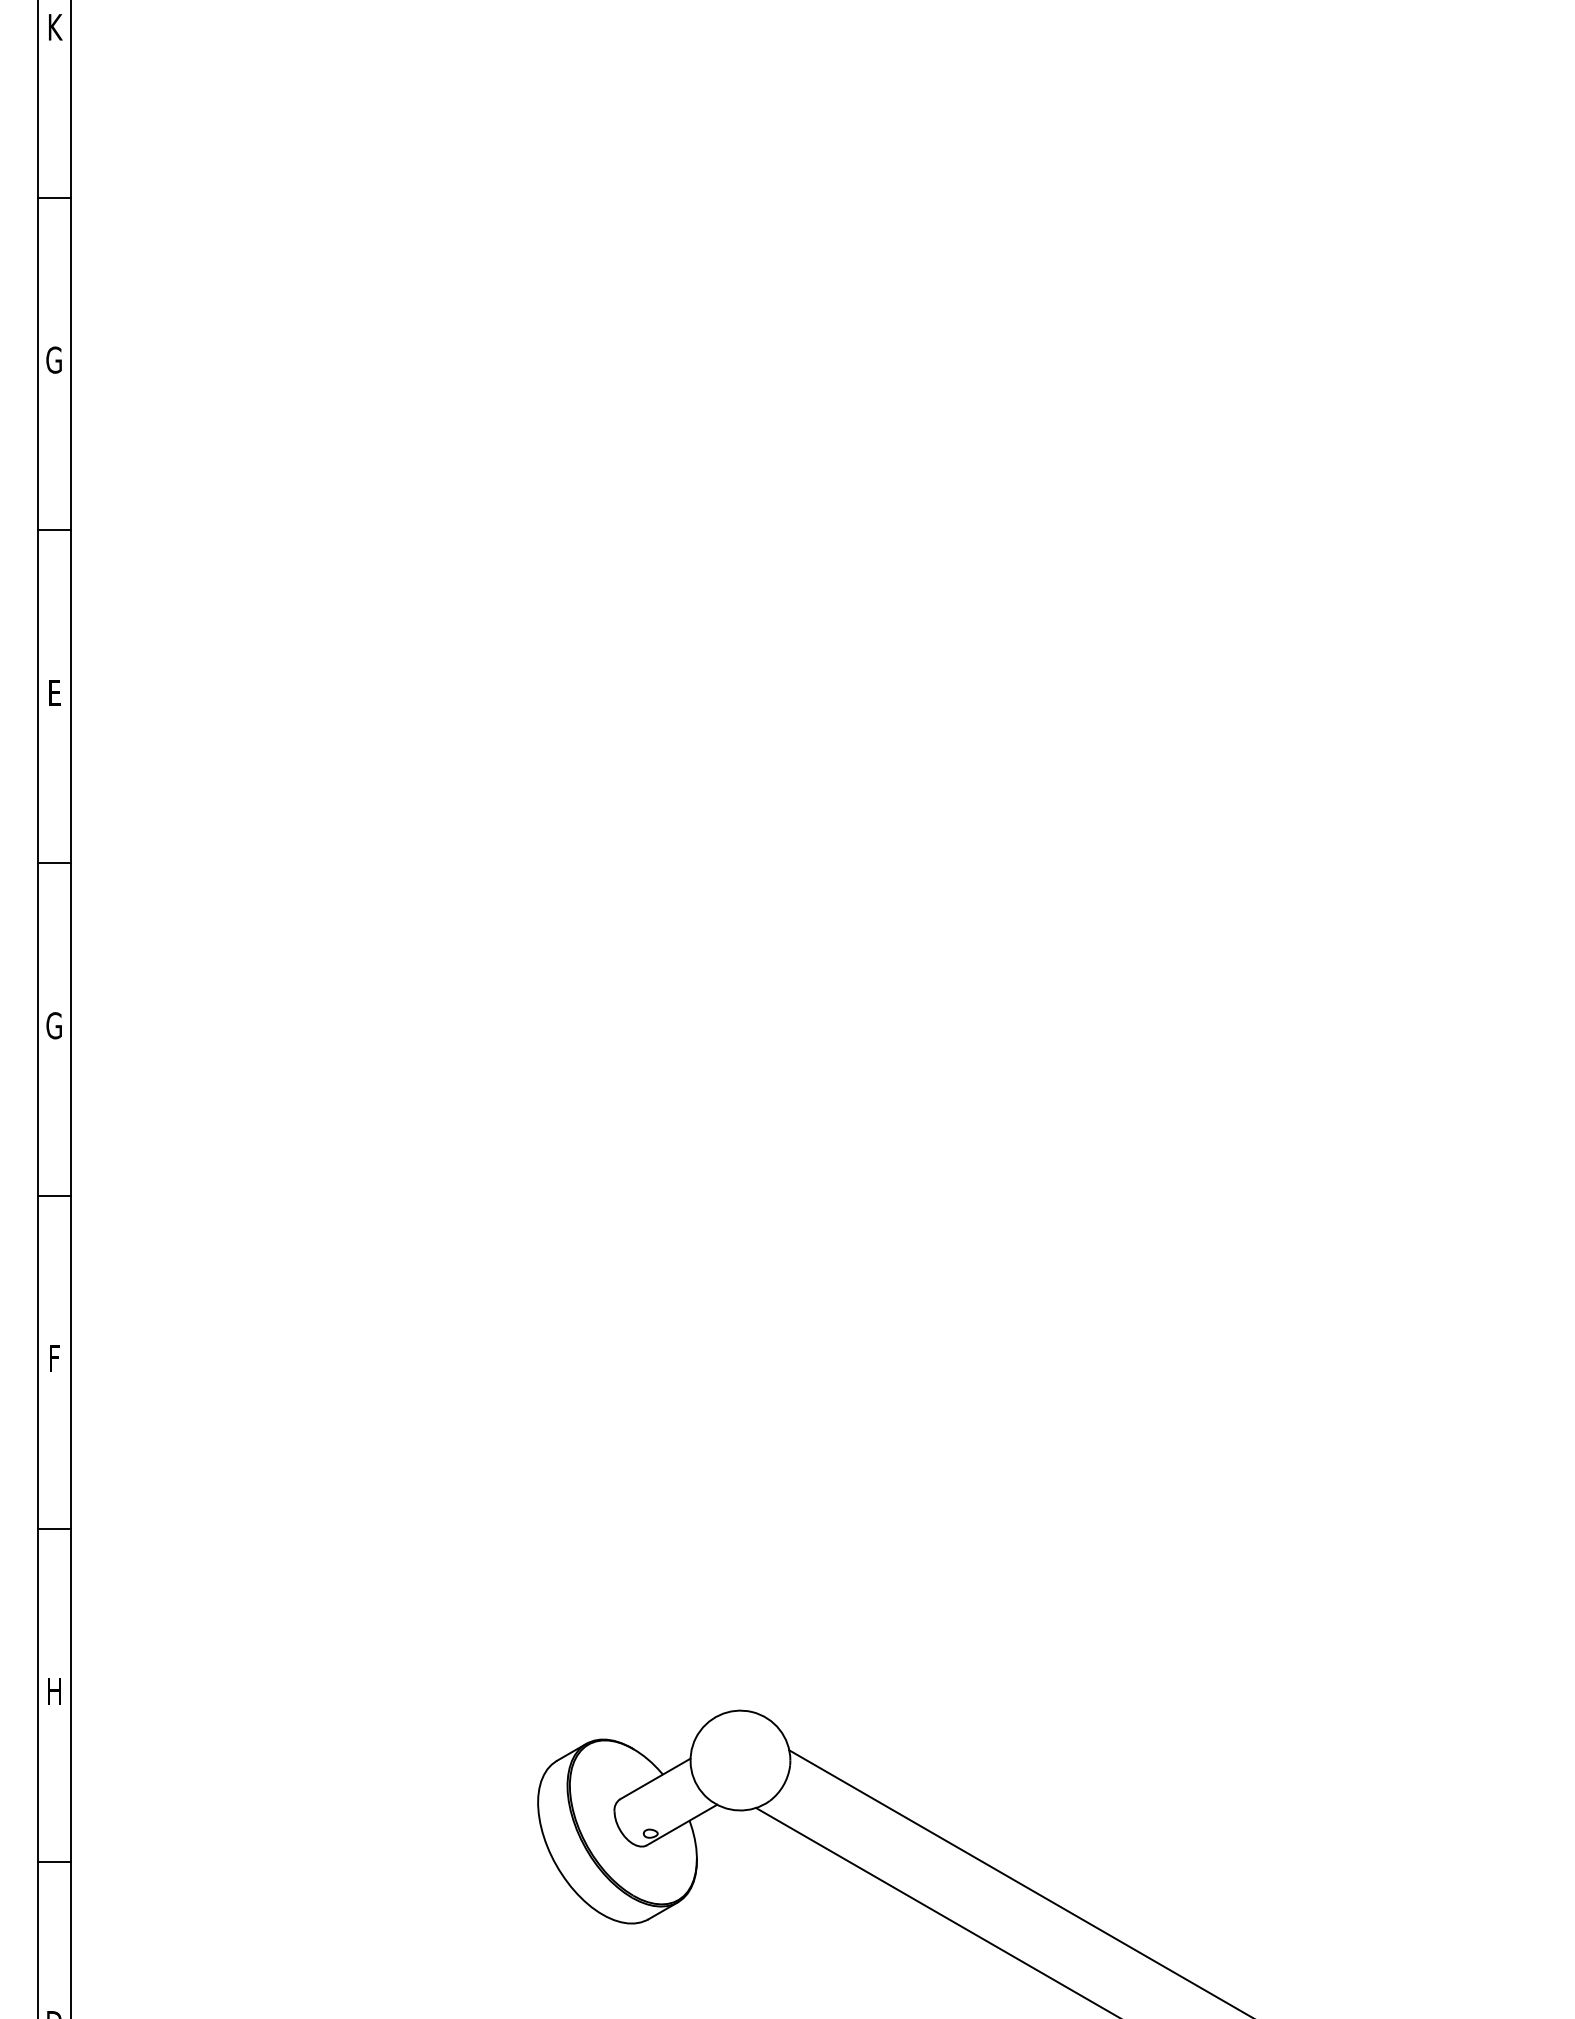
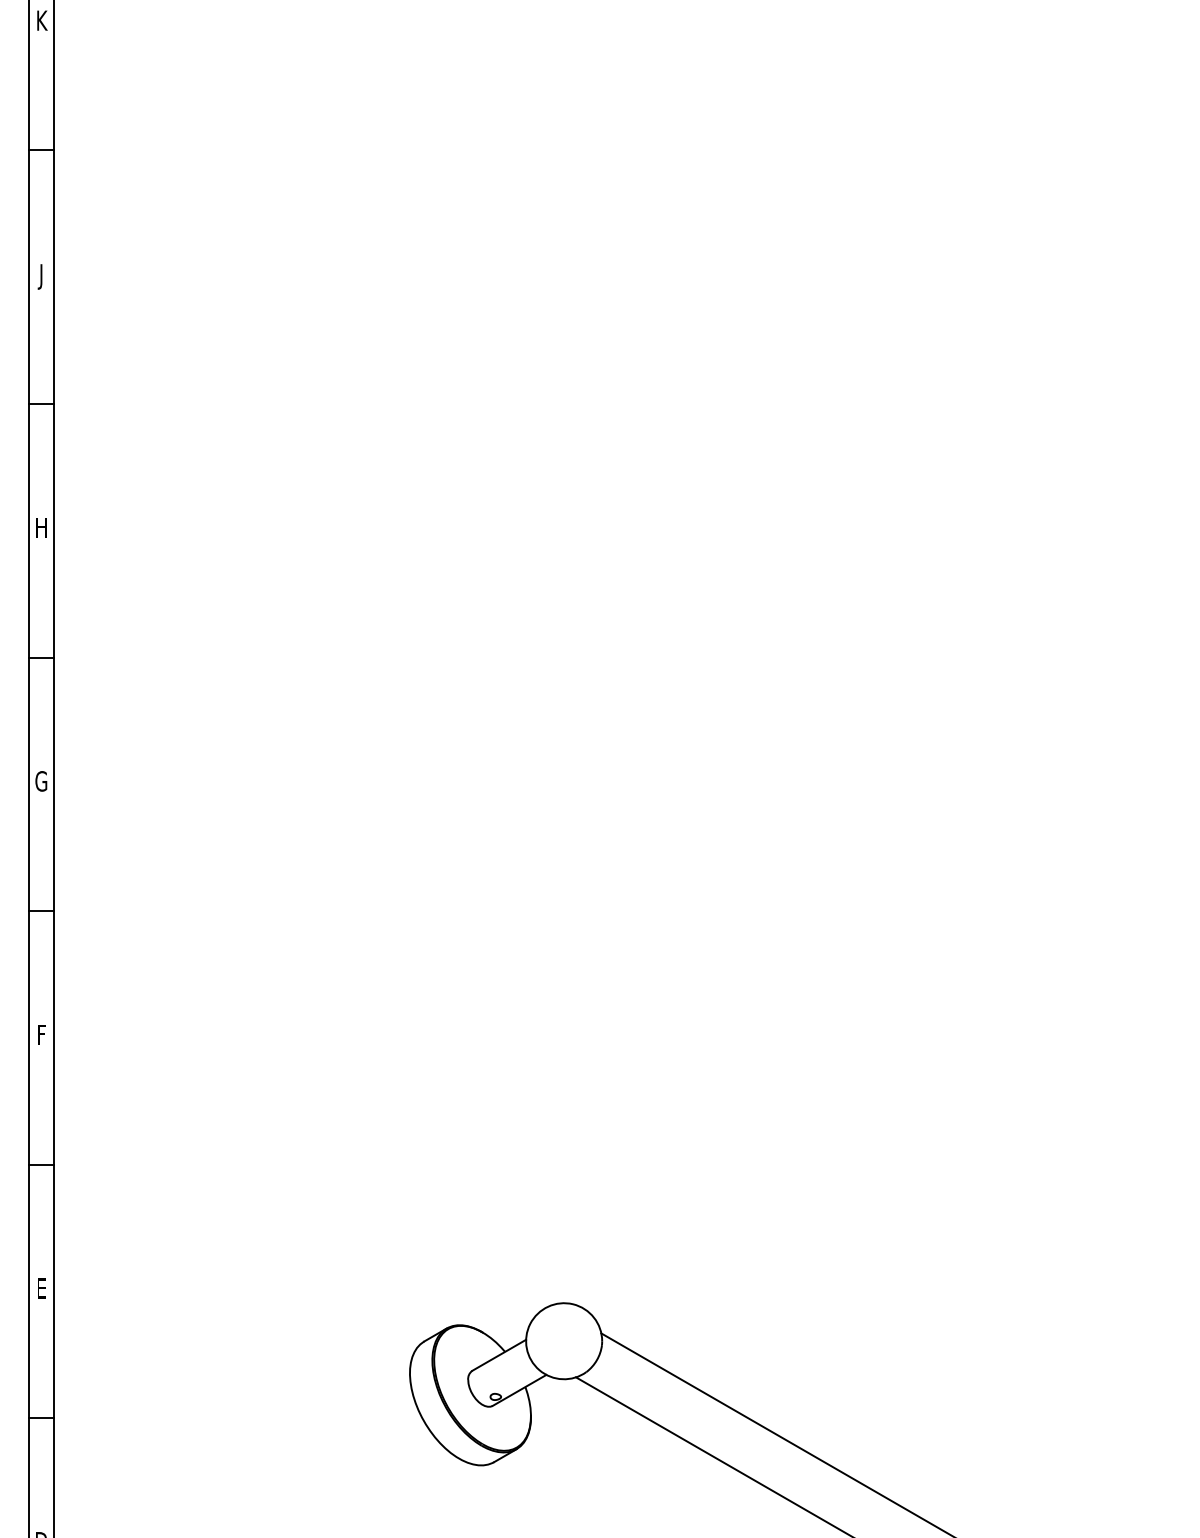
text: (53, 363) -> (40, 276), G -> J
text: (54, 692) -> (41, 527), E -> H
text: (54, 1691) -> (41, 1288), H -> E

